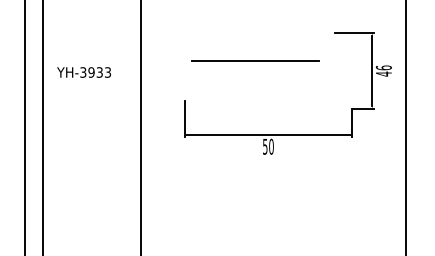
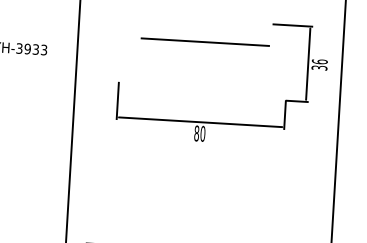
line: (255, 60) -> (205, 41), moved
text: (383, 73) -> (319, 67), 46 -> 36
text: (265, 146) -> (196, 133), 50 -> 80

